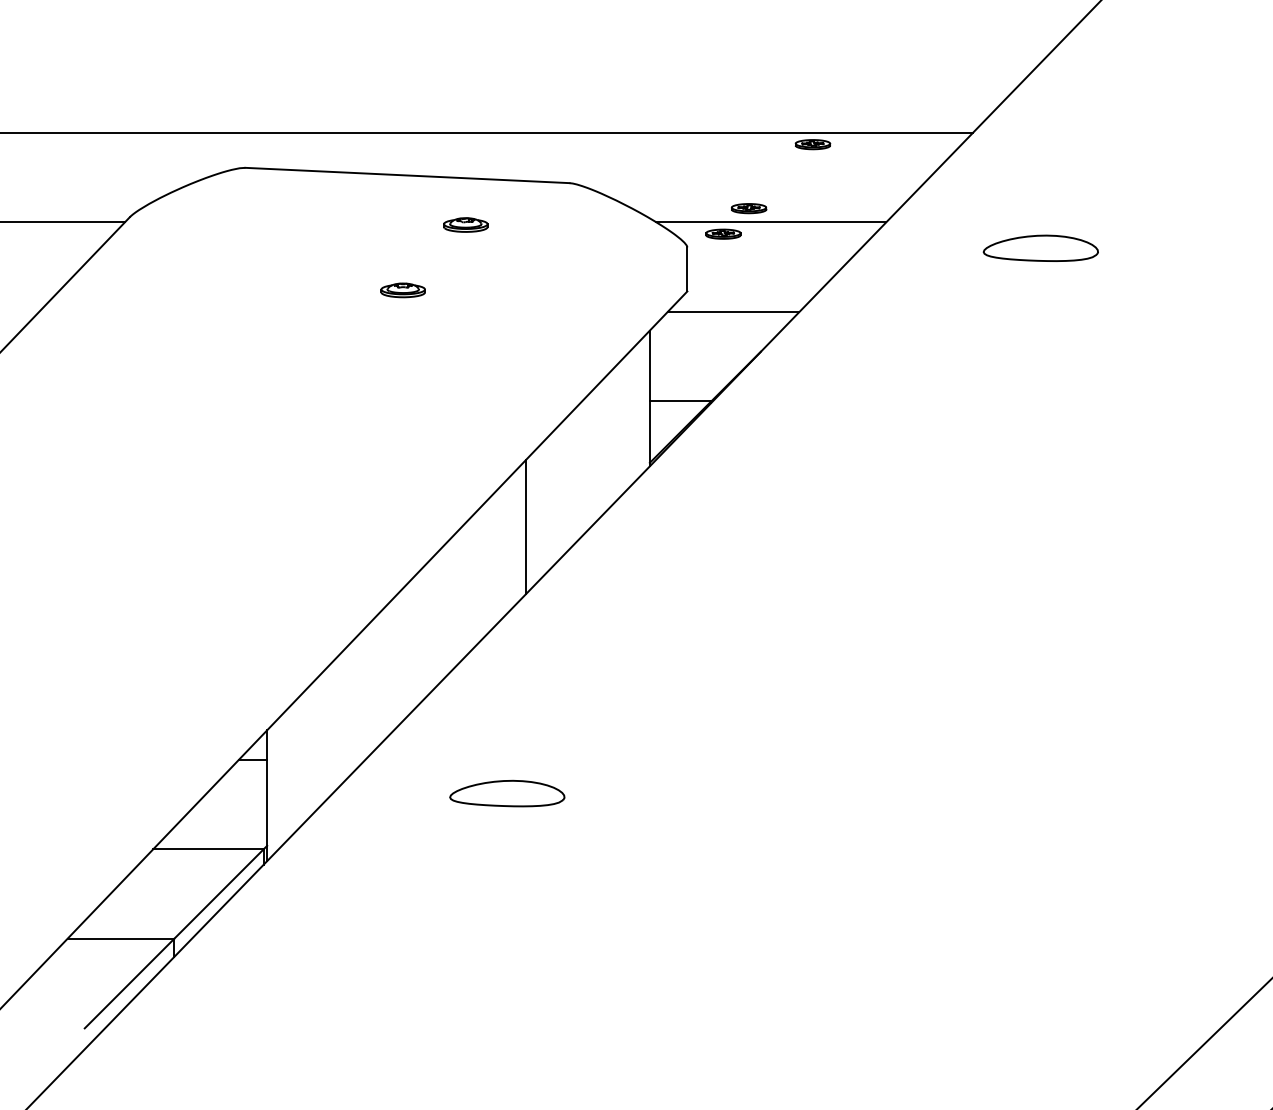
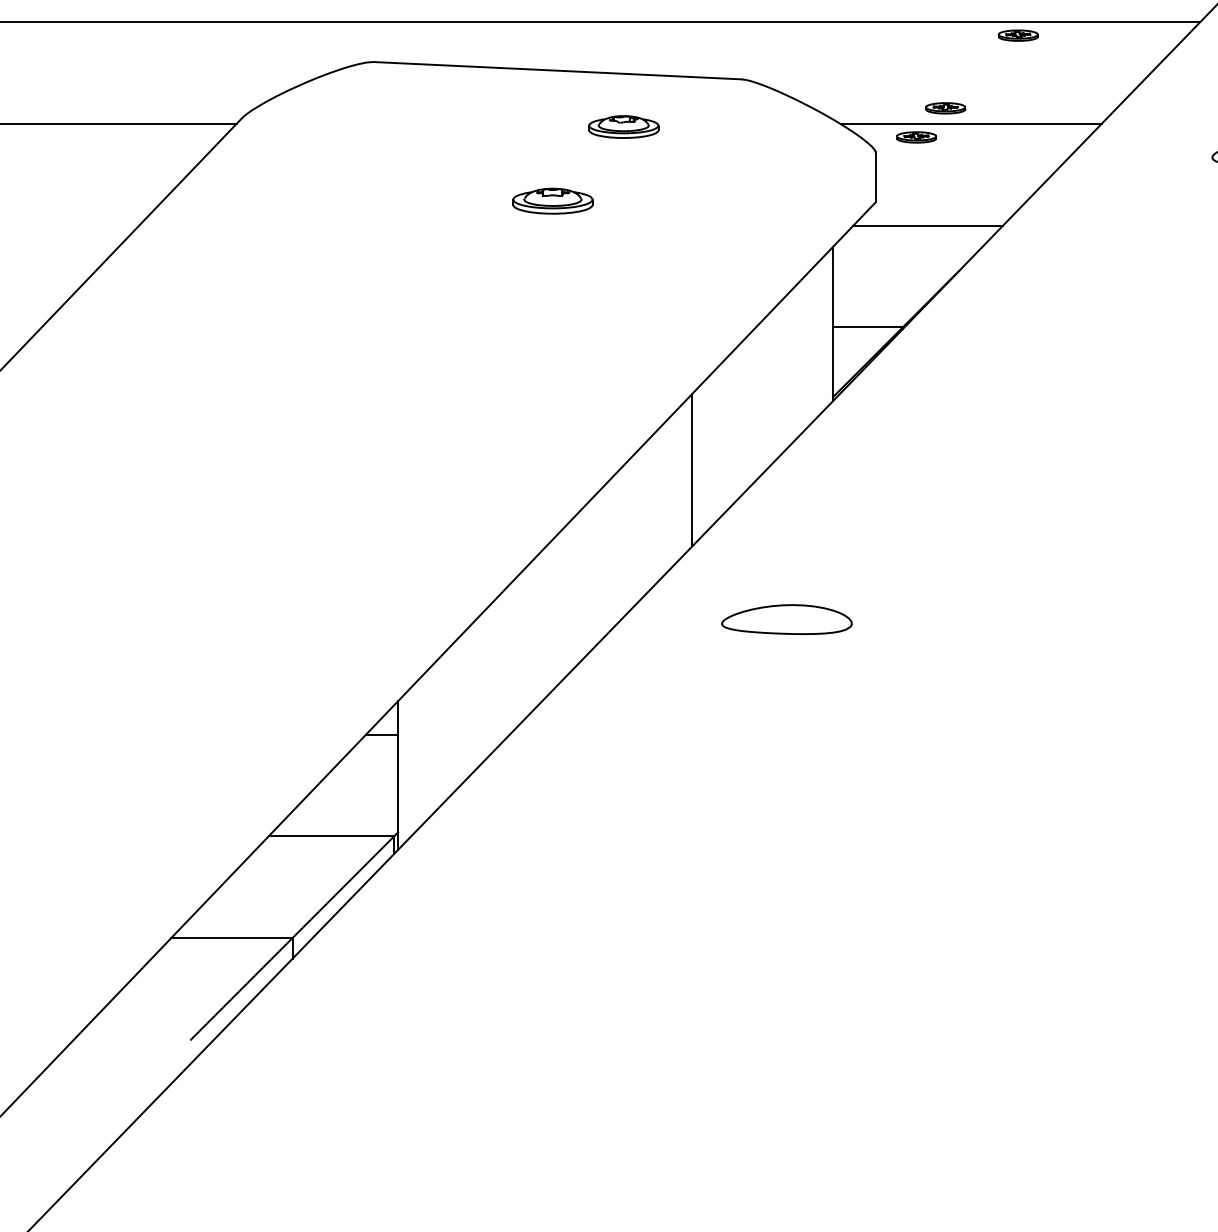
part: (465, 224) -> (623, 126), size x1.4
part: (402, 290) -> (551, 201), size x1.6
part: (507, 793) -> (787, 619), moved

